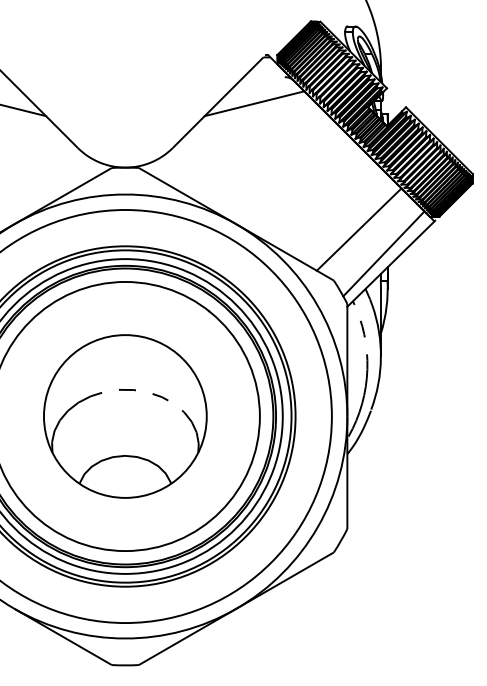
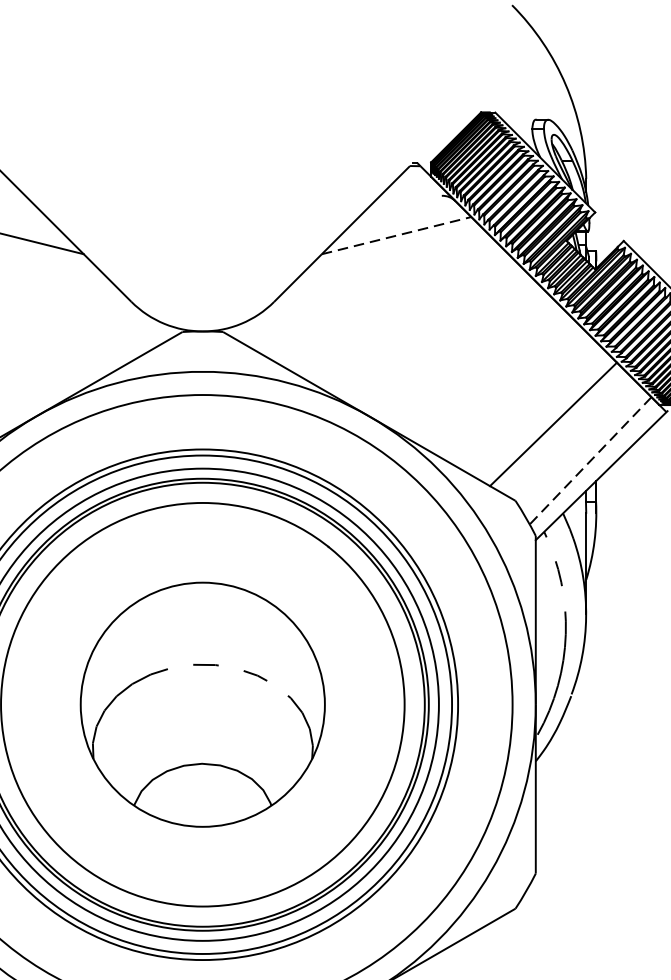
line: (255, 103) -> (398, 235), solid -> dashed
line: (383, 253) -> (589, 460), solid -> dashed

